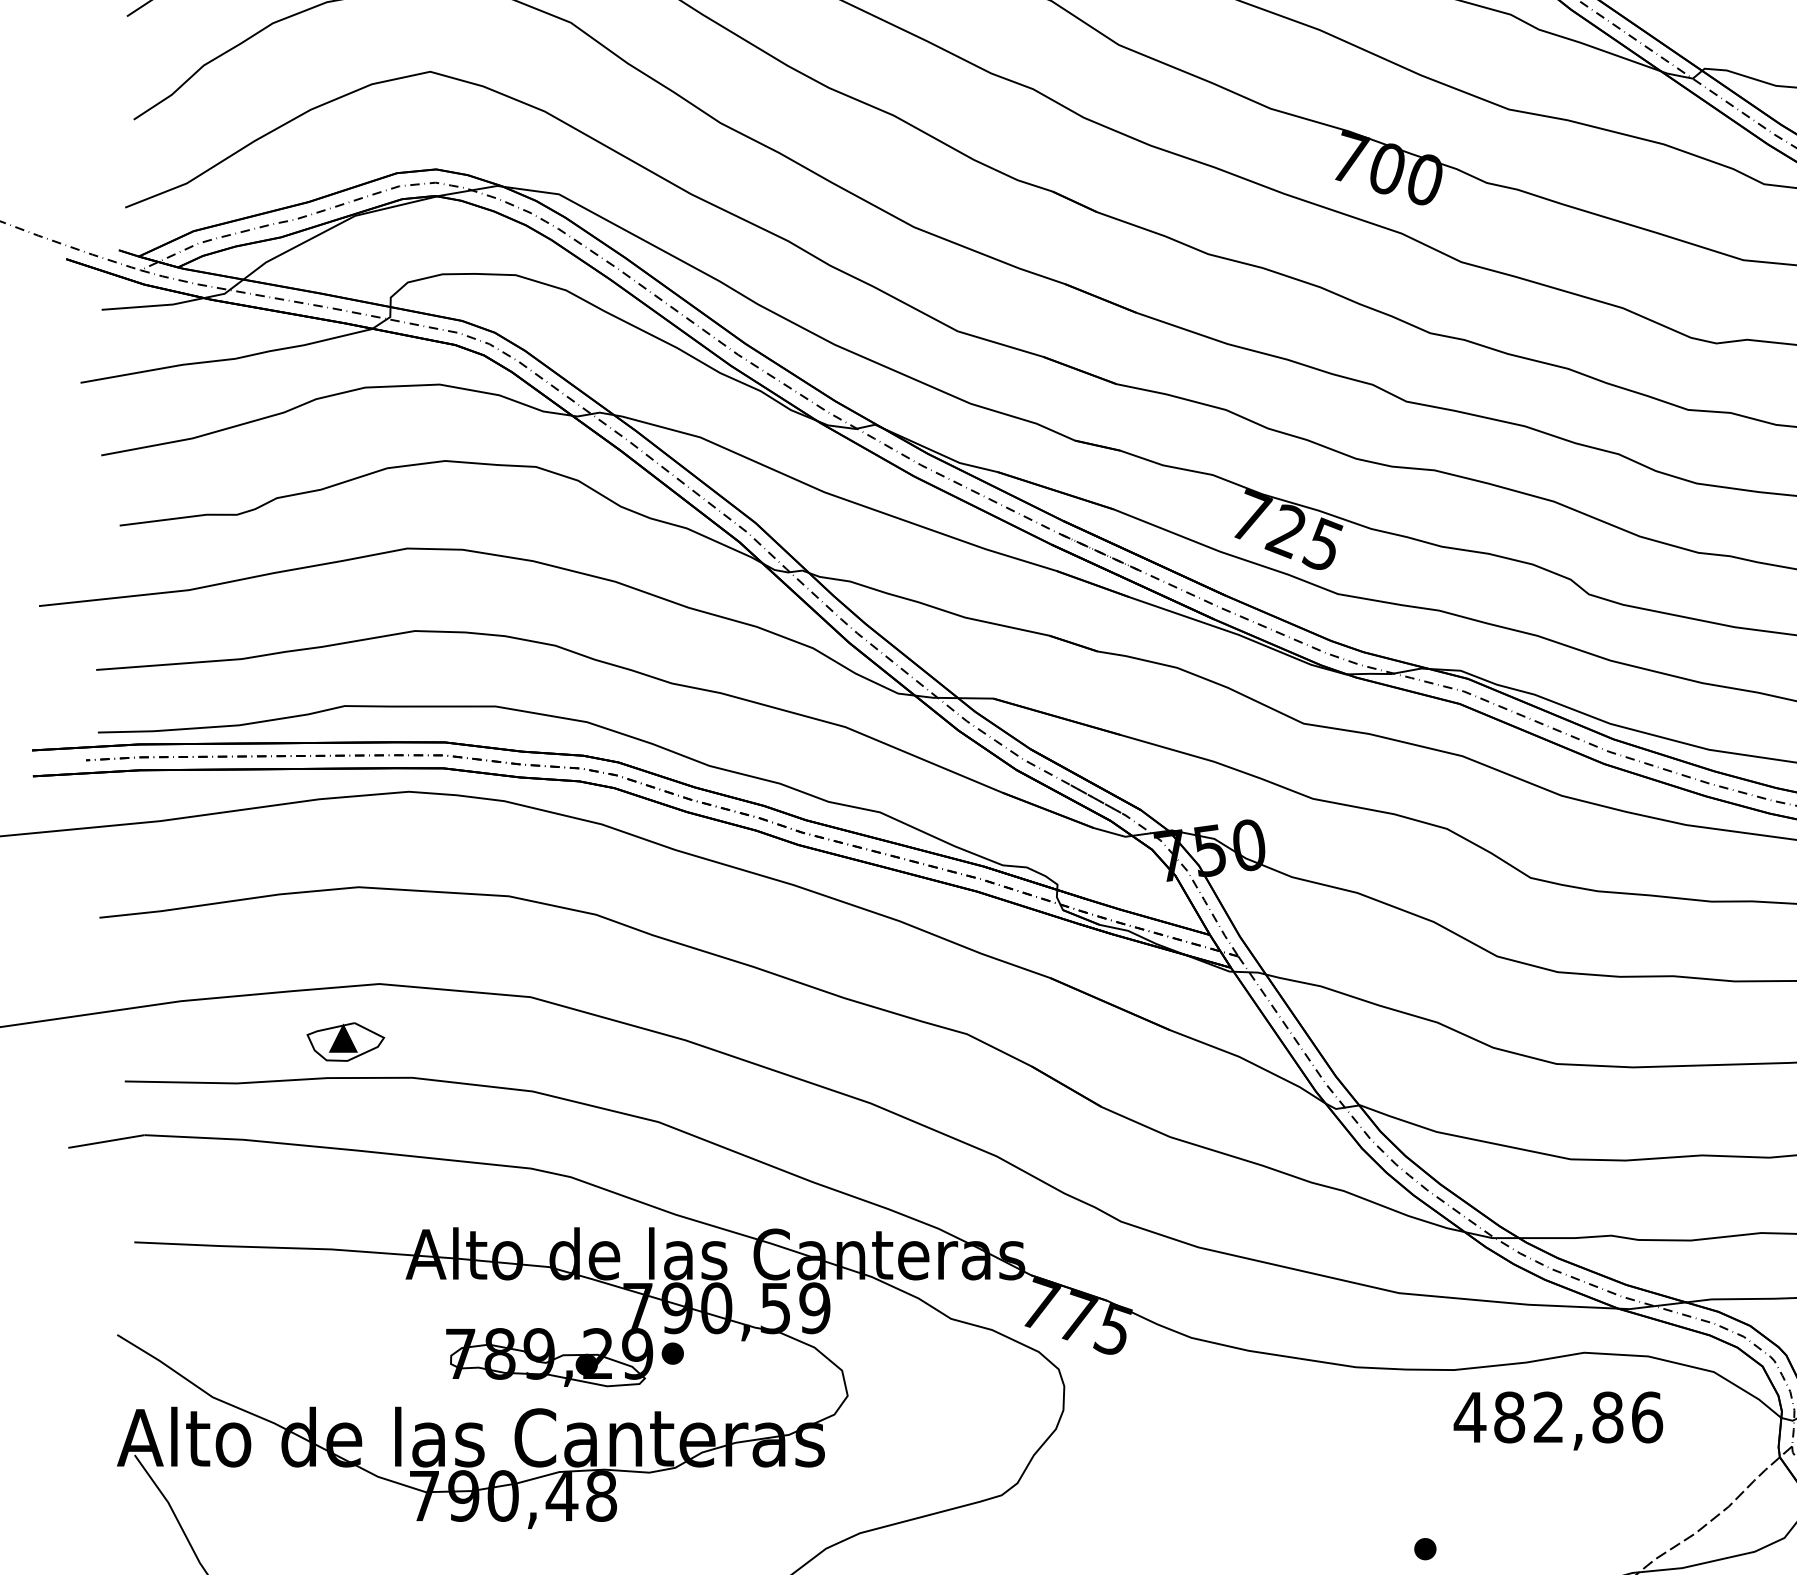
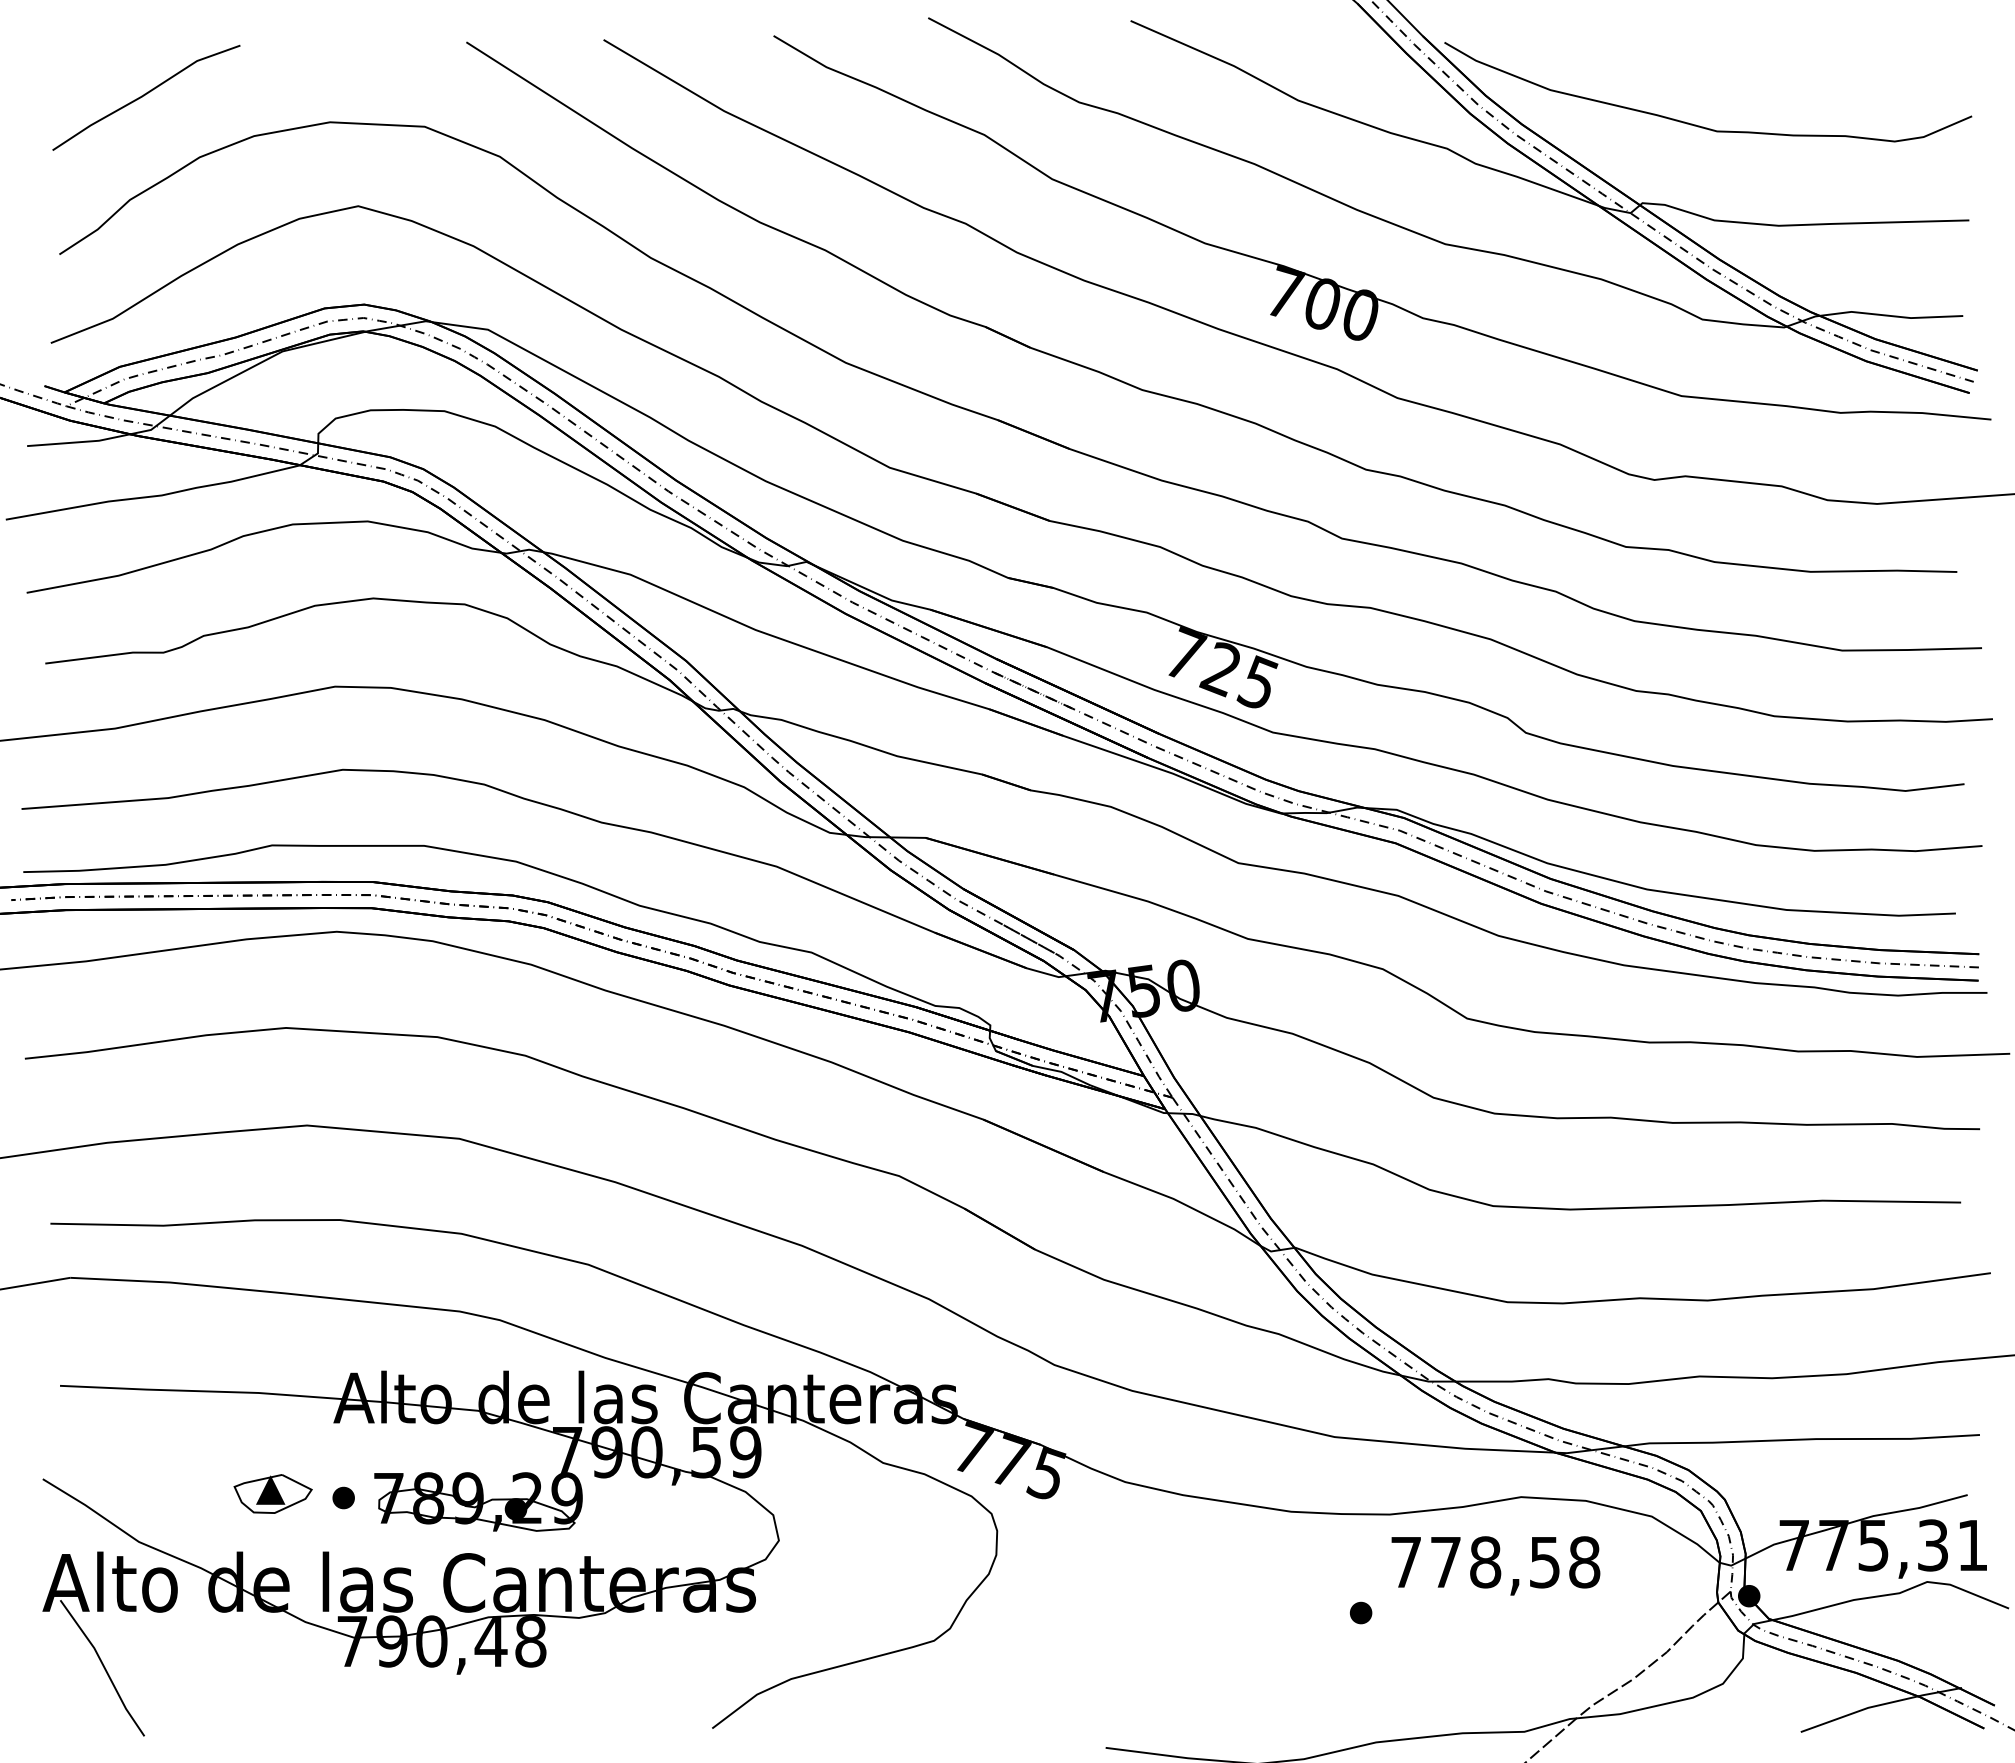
part: (345, 1041) -> (272, 1493), moved
part: (672, 1353) -> (343, 1497), moved
text: (1557, 1417) -> (1494, 1562), 482,86 -> 778,58
part: (1425, 1548) -> (1361, 1612), moved

